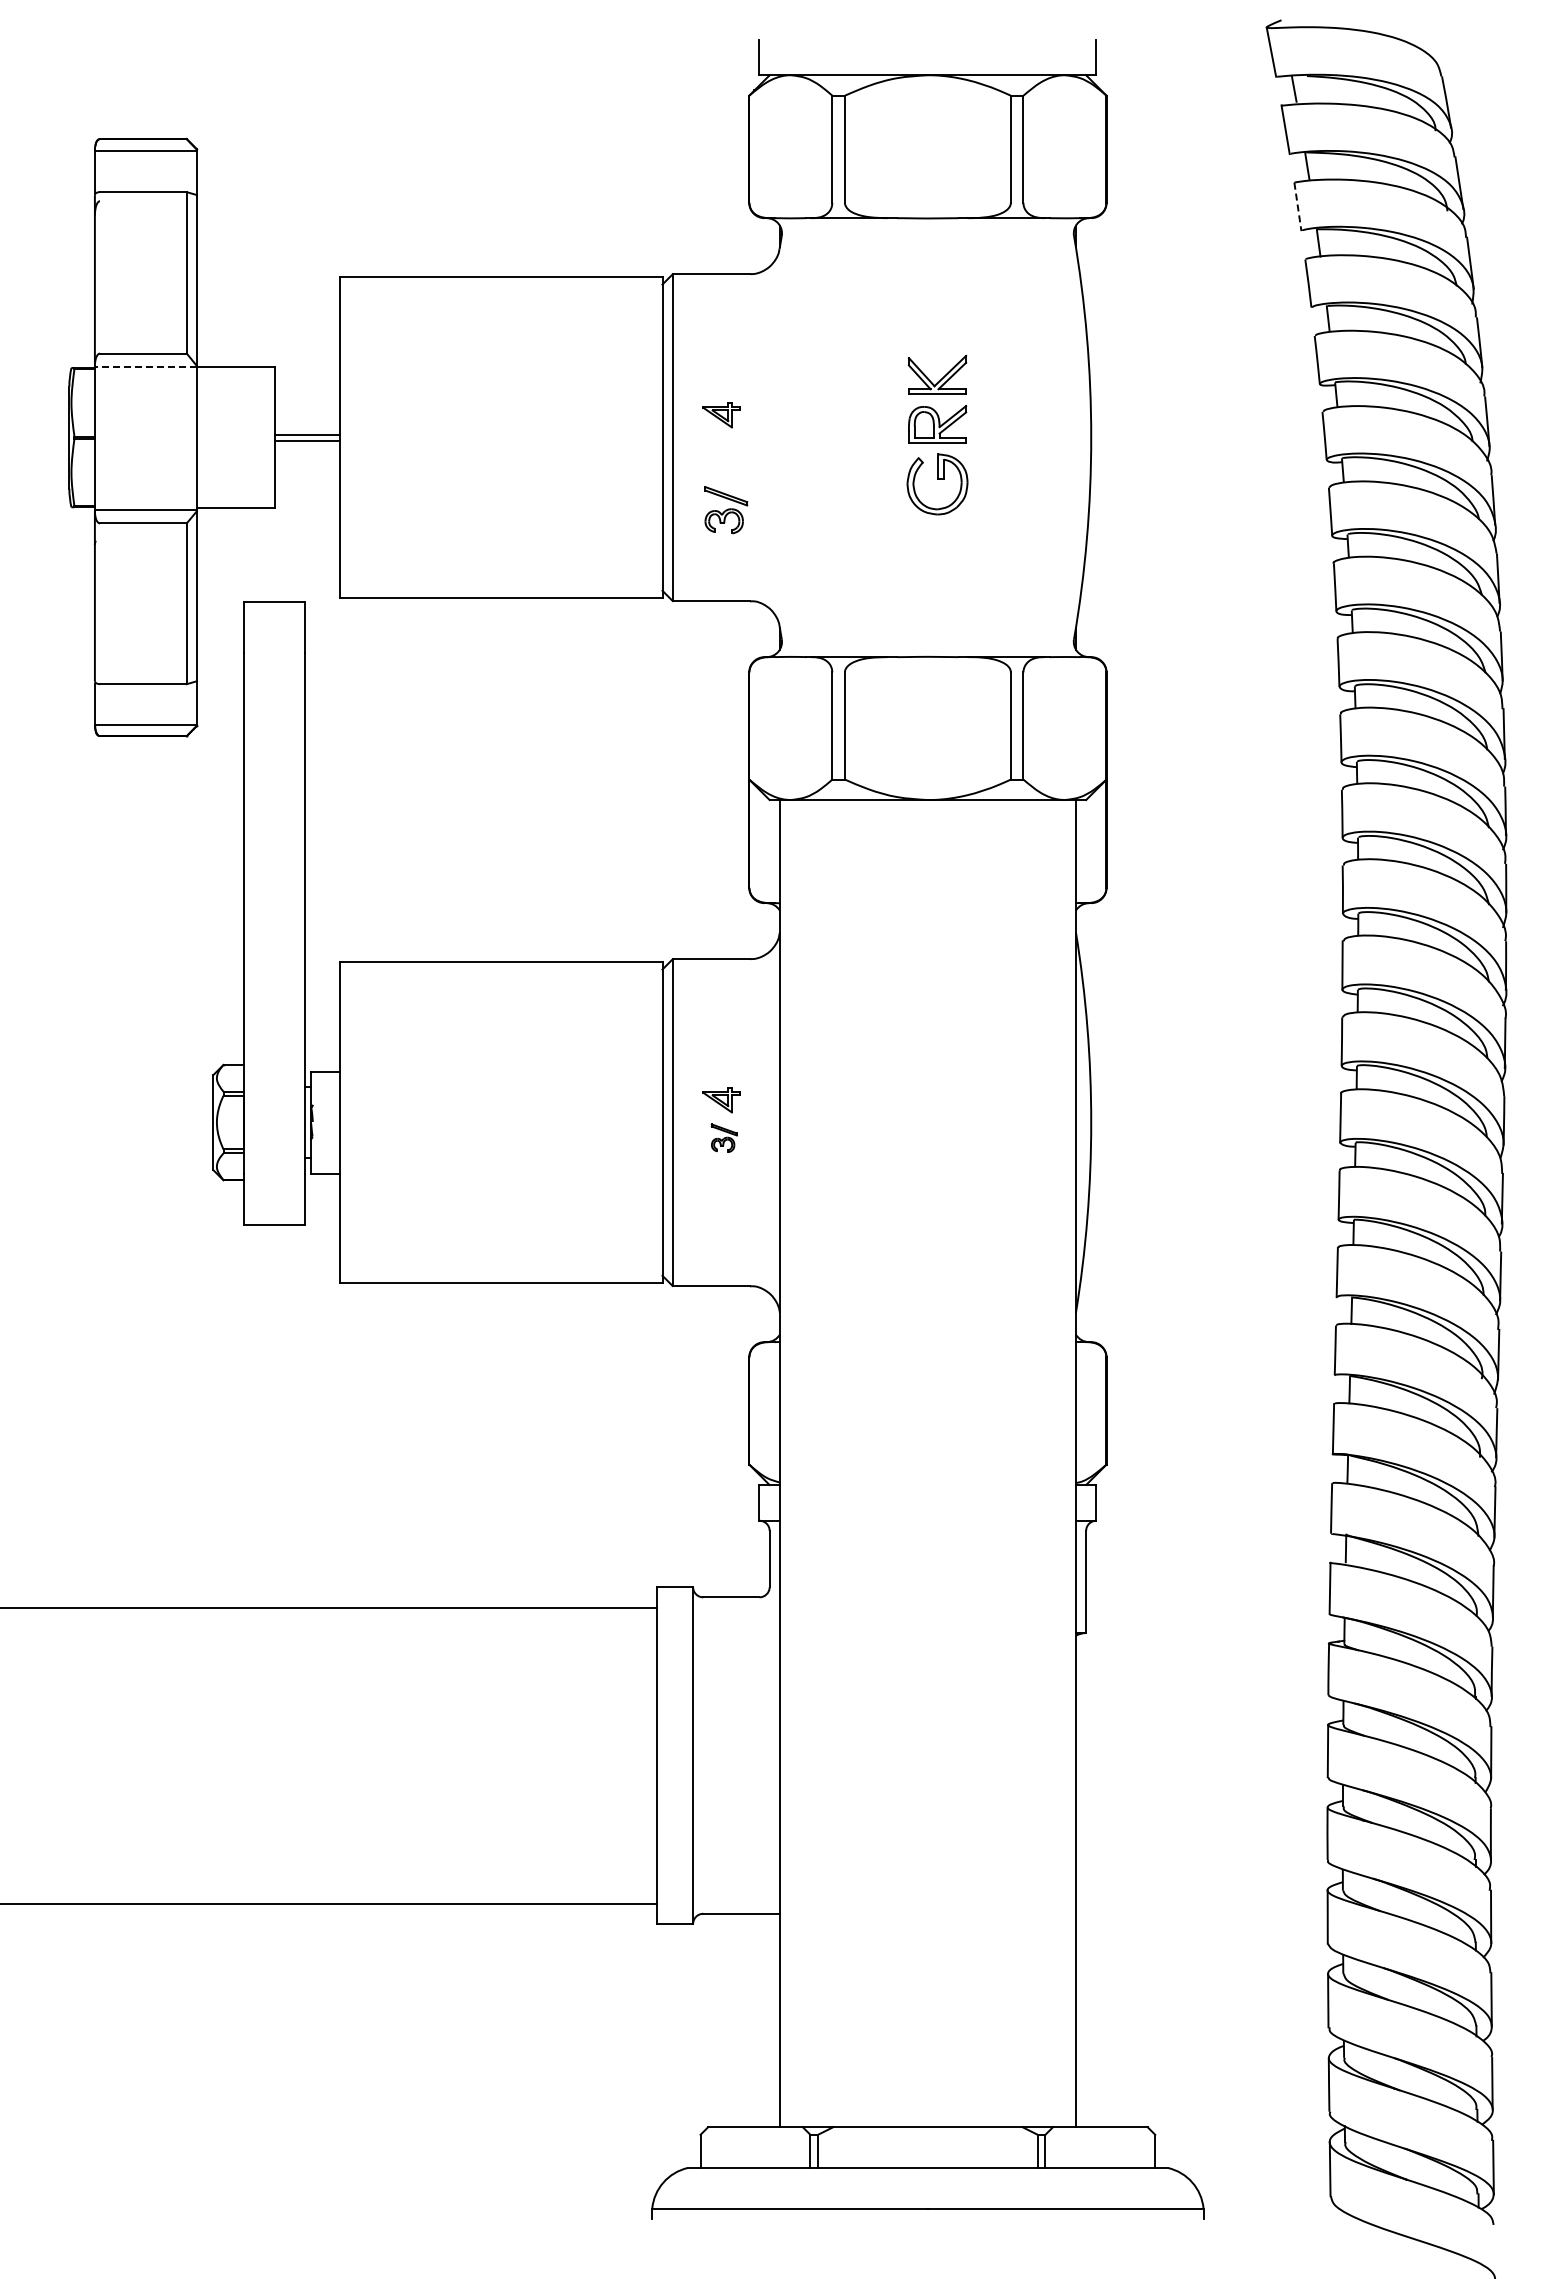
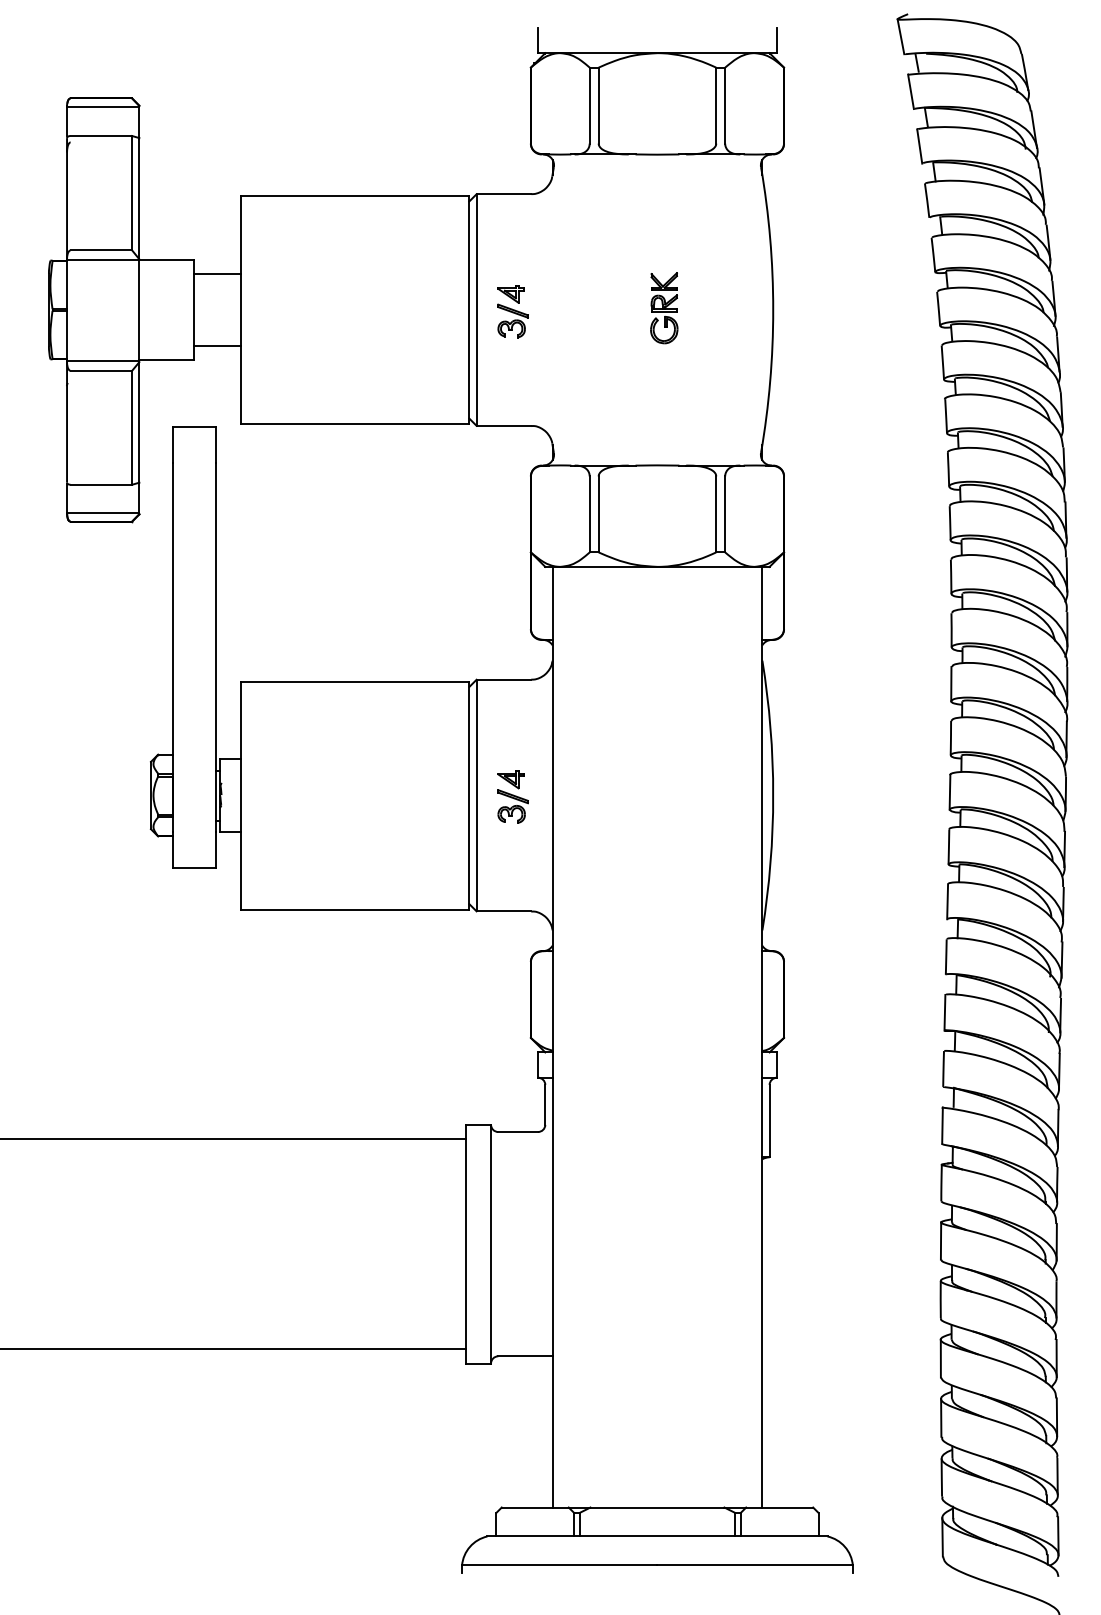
line: (1297, 207) -> (919, 146), dashed -> solid
line: (145, 367) -> (102, 260), dashed -> solid
line: (306, 434) -> (217, 273), moved
part: (937, 434) -> (664, 307), size x0.62
line: (306, 440) -> (217, 346), moved
part: (726, 510) -> (513, 321), moved
part: (724, 1138) -> (513, 806), size x1.67

